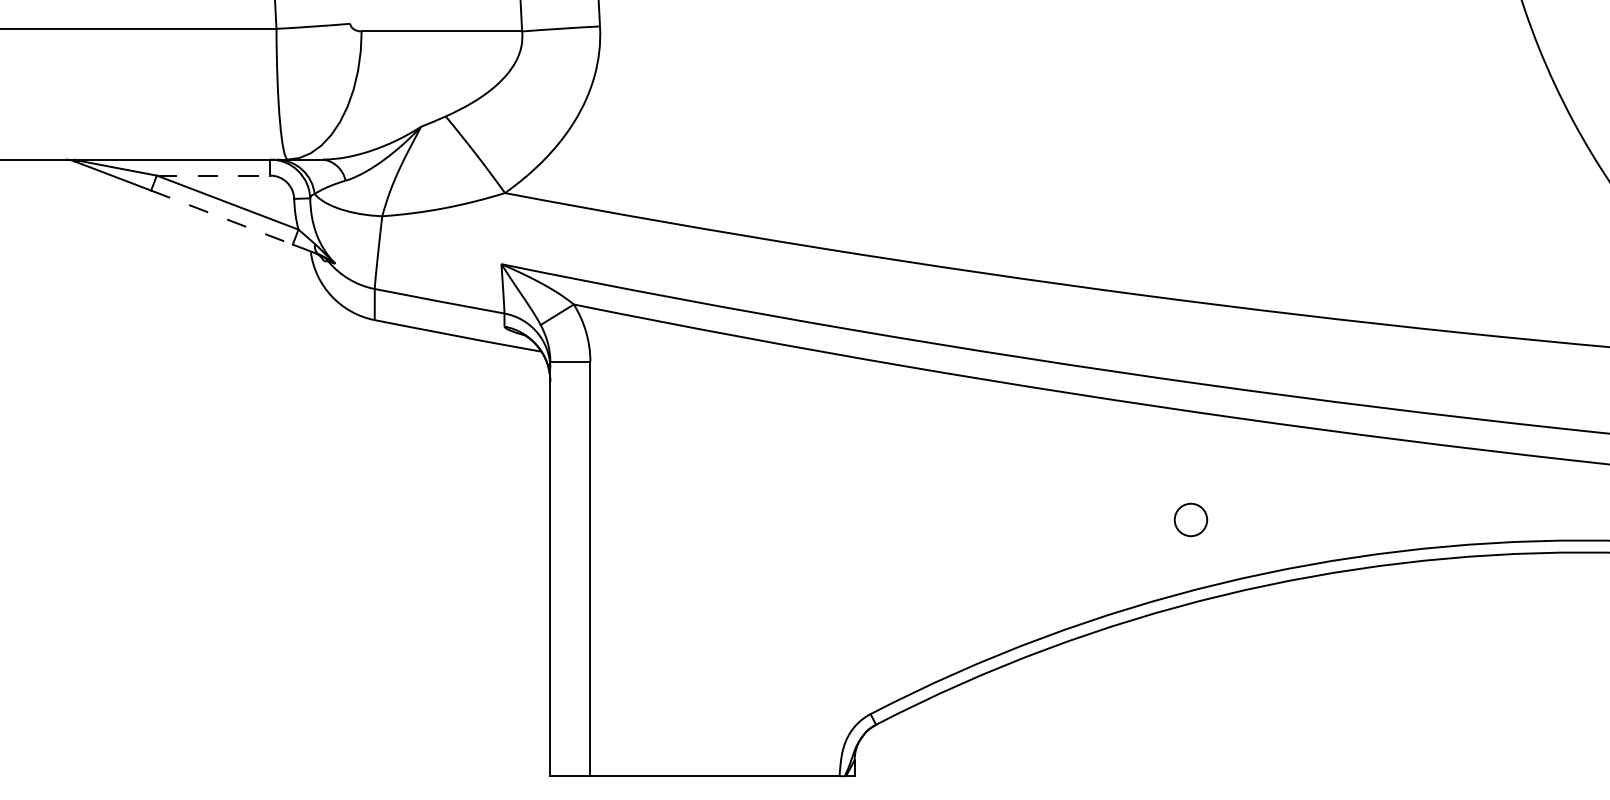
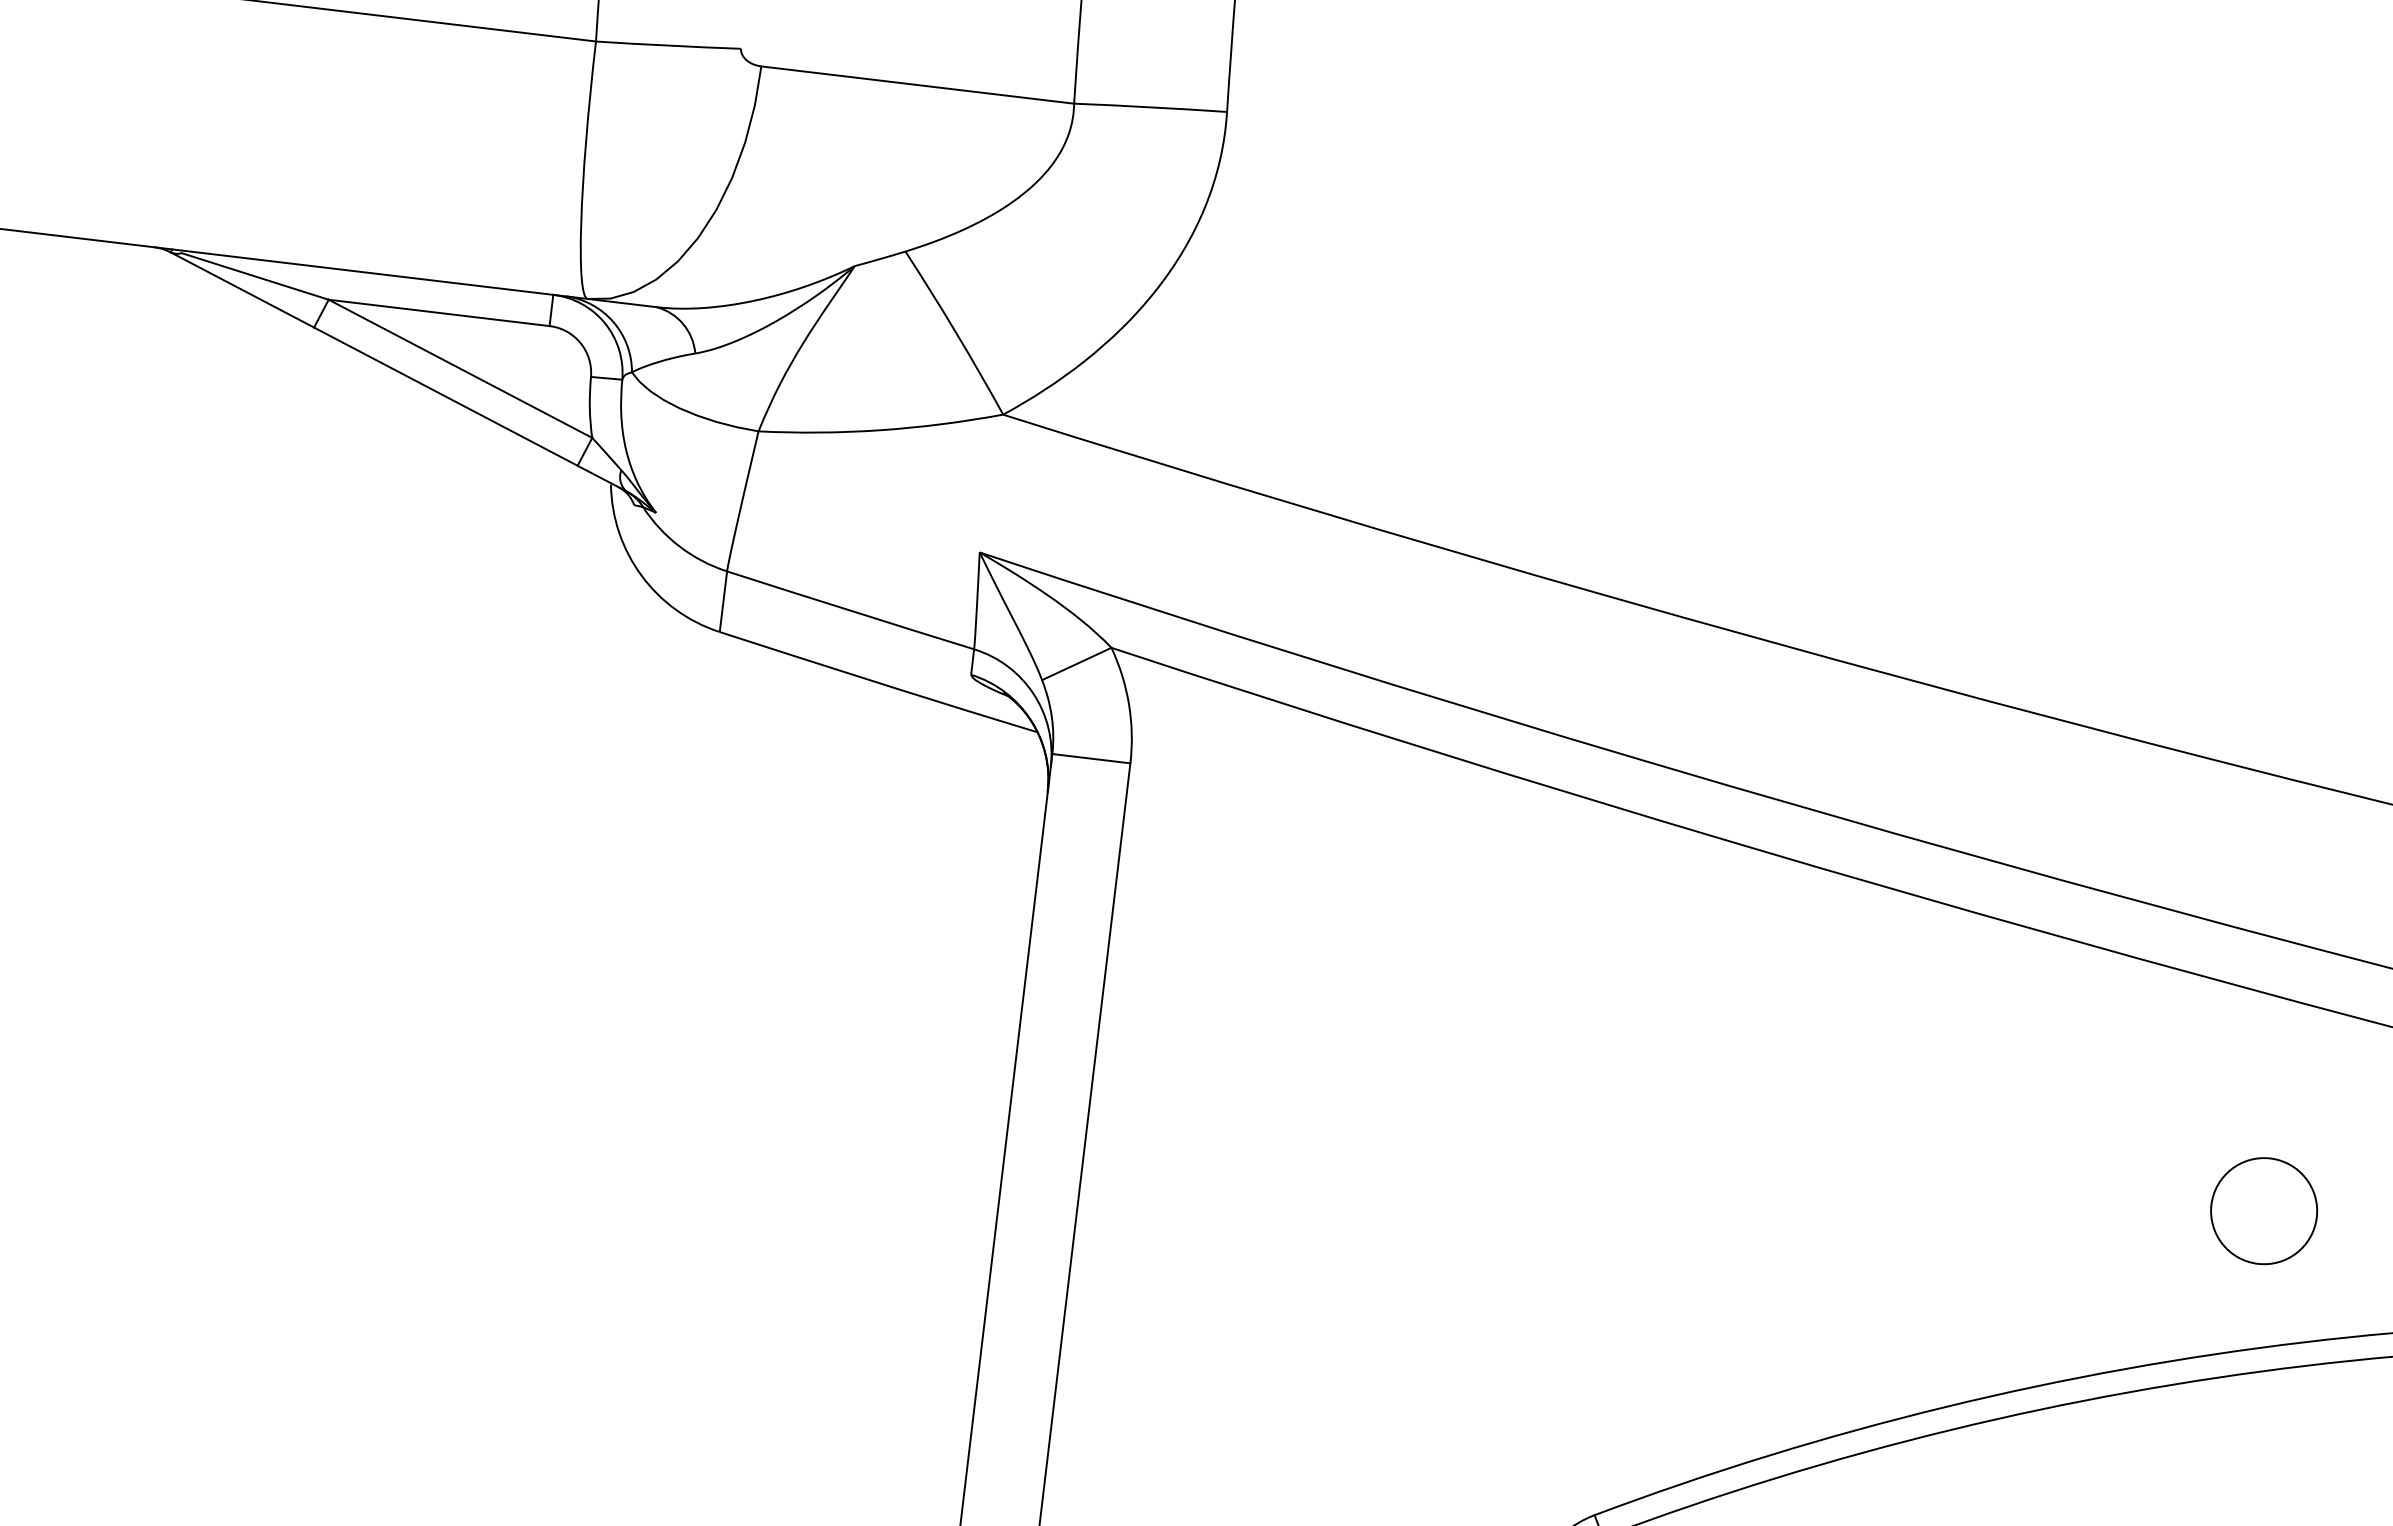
line: (213, 175) -> (439, 312), dashed -> solid
line: (221, 217) -> (444, 396), dashed -> solid
circle: (1190, 519) -> (2263, 1210), size x1.67

